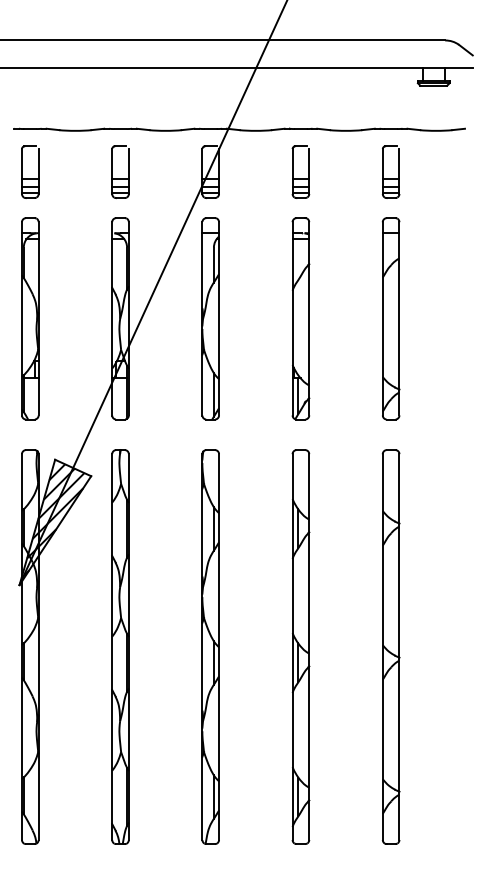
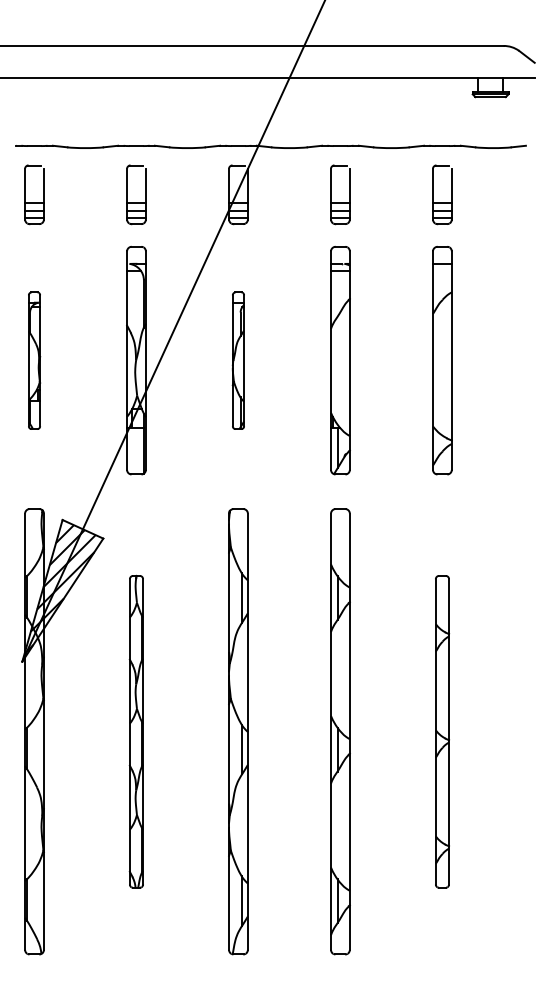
part: (30, 318) -> (34, 360), size x0.6
part: (210, 318) -> (238, 360), size x0.6
part: (120, 646) -> (136, 731), size x0.7
part: (391, 646) -> (442, 731), size x0.7

